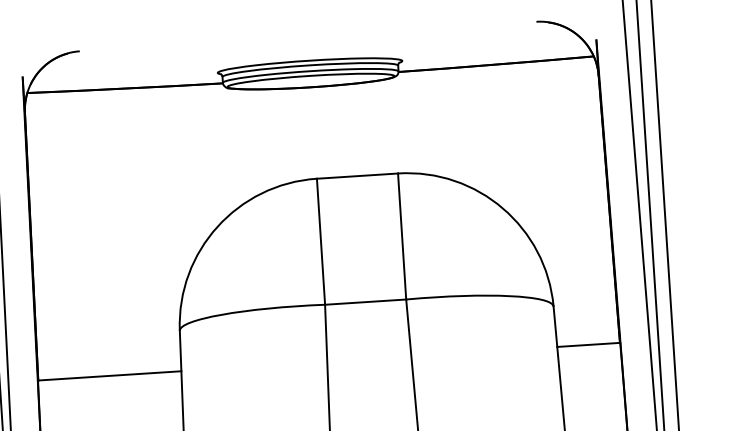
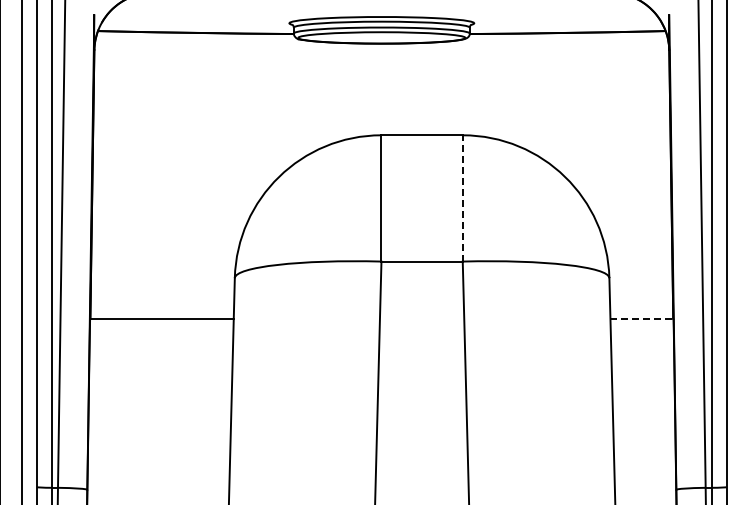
line: (401, 235) -> (462, 197), solid -> dashed
line: (588, 344) -> (641, 318), solid -> dashed

